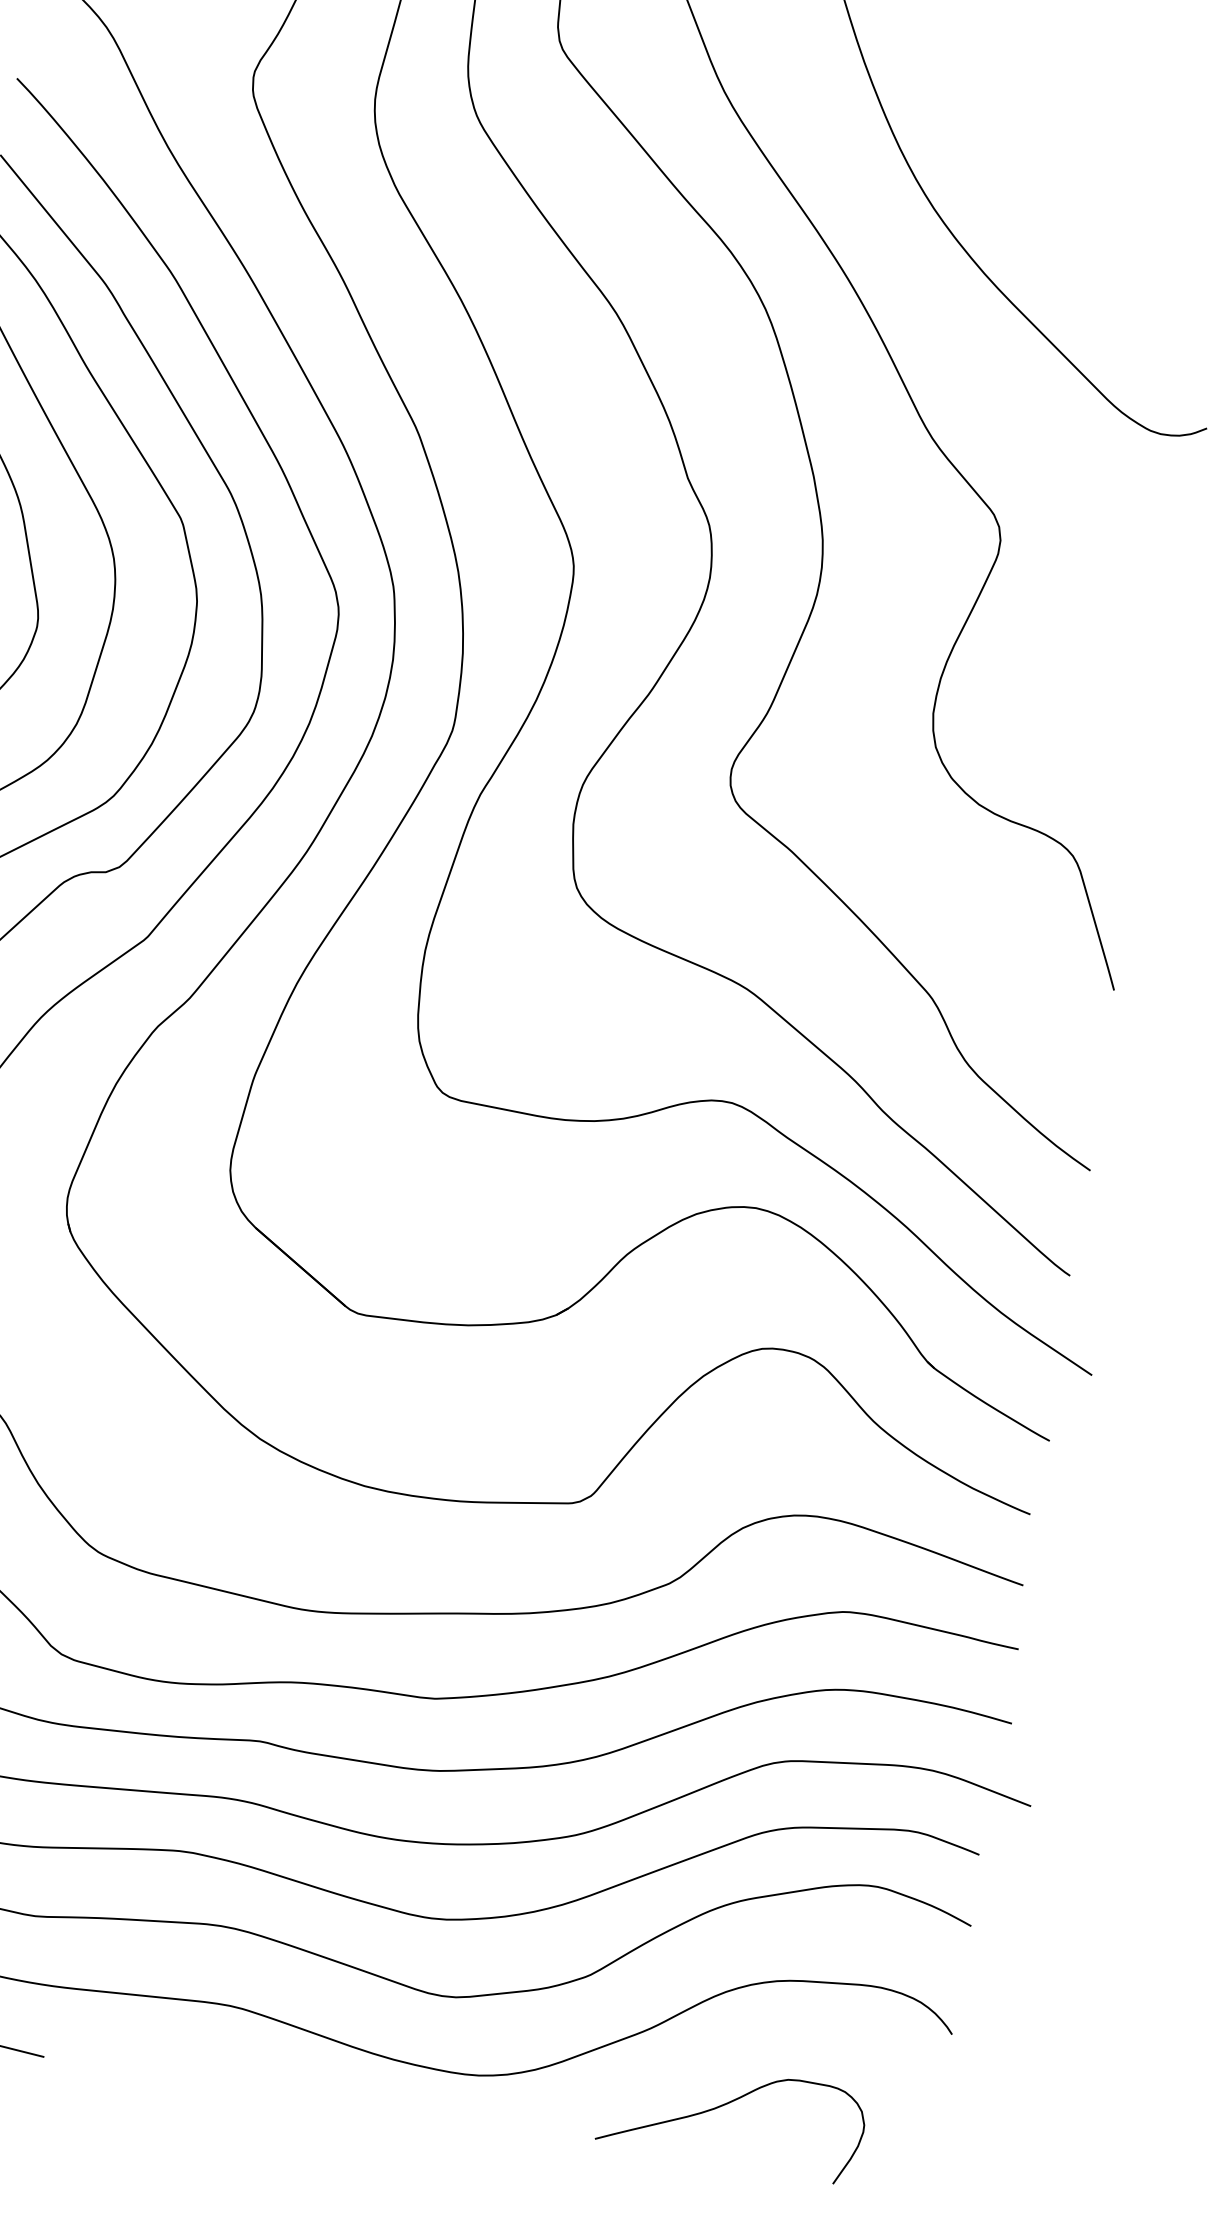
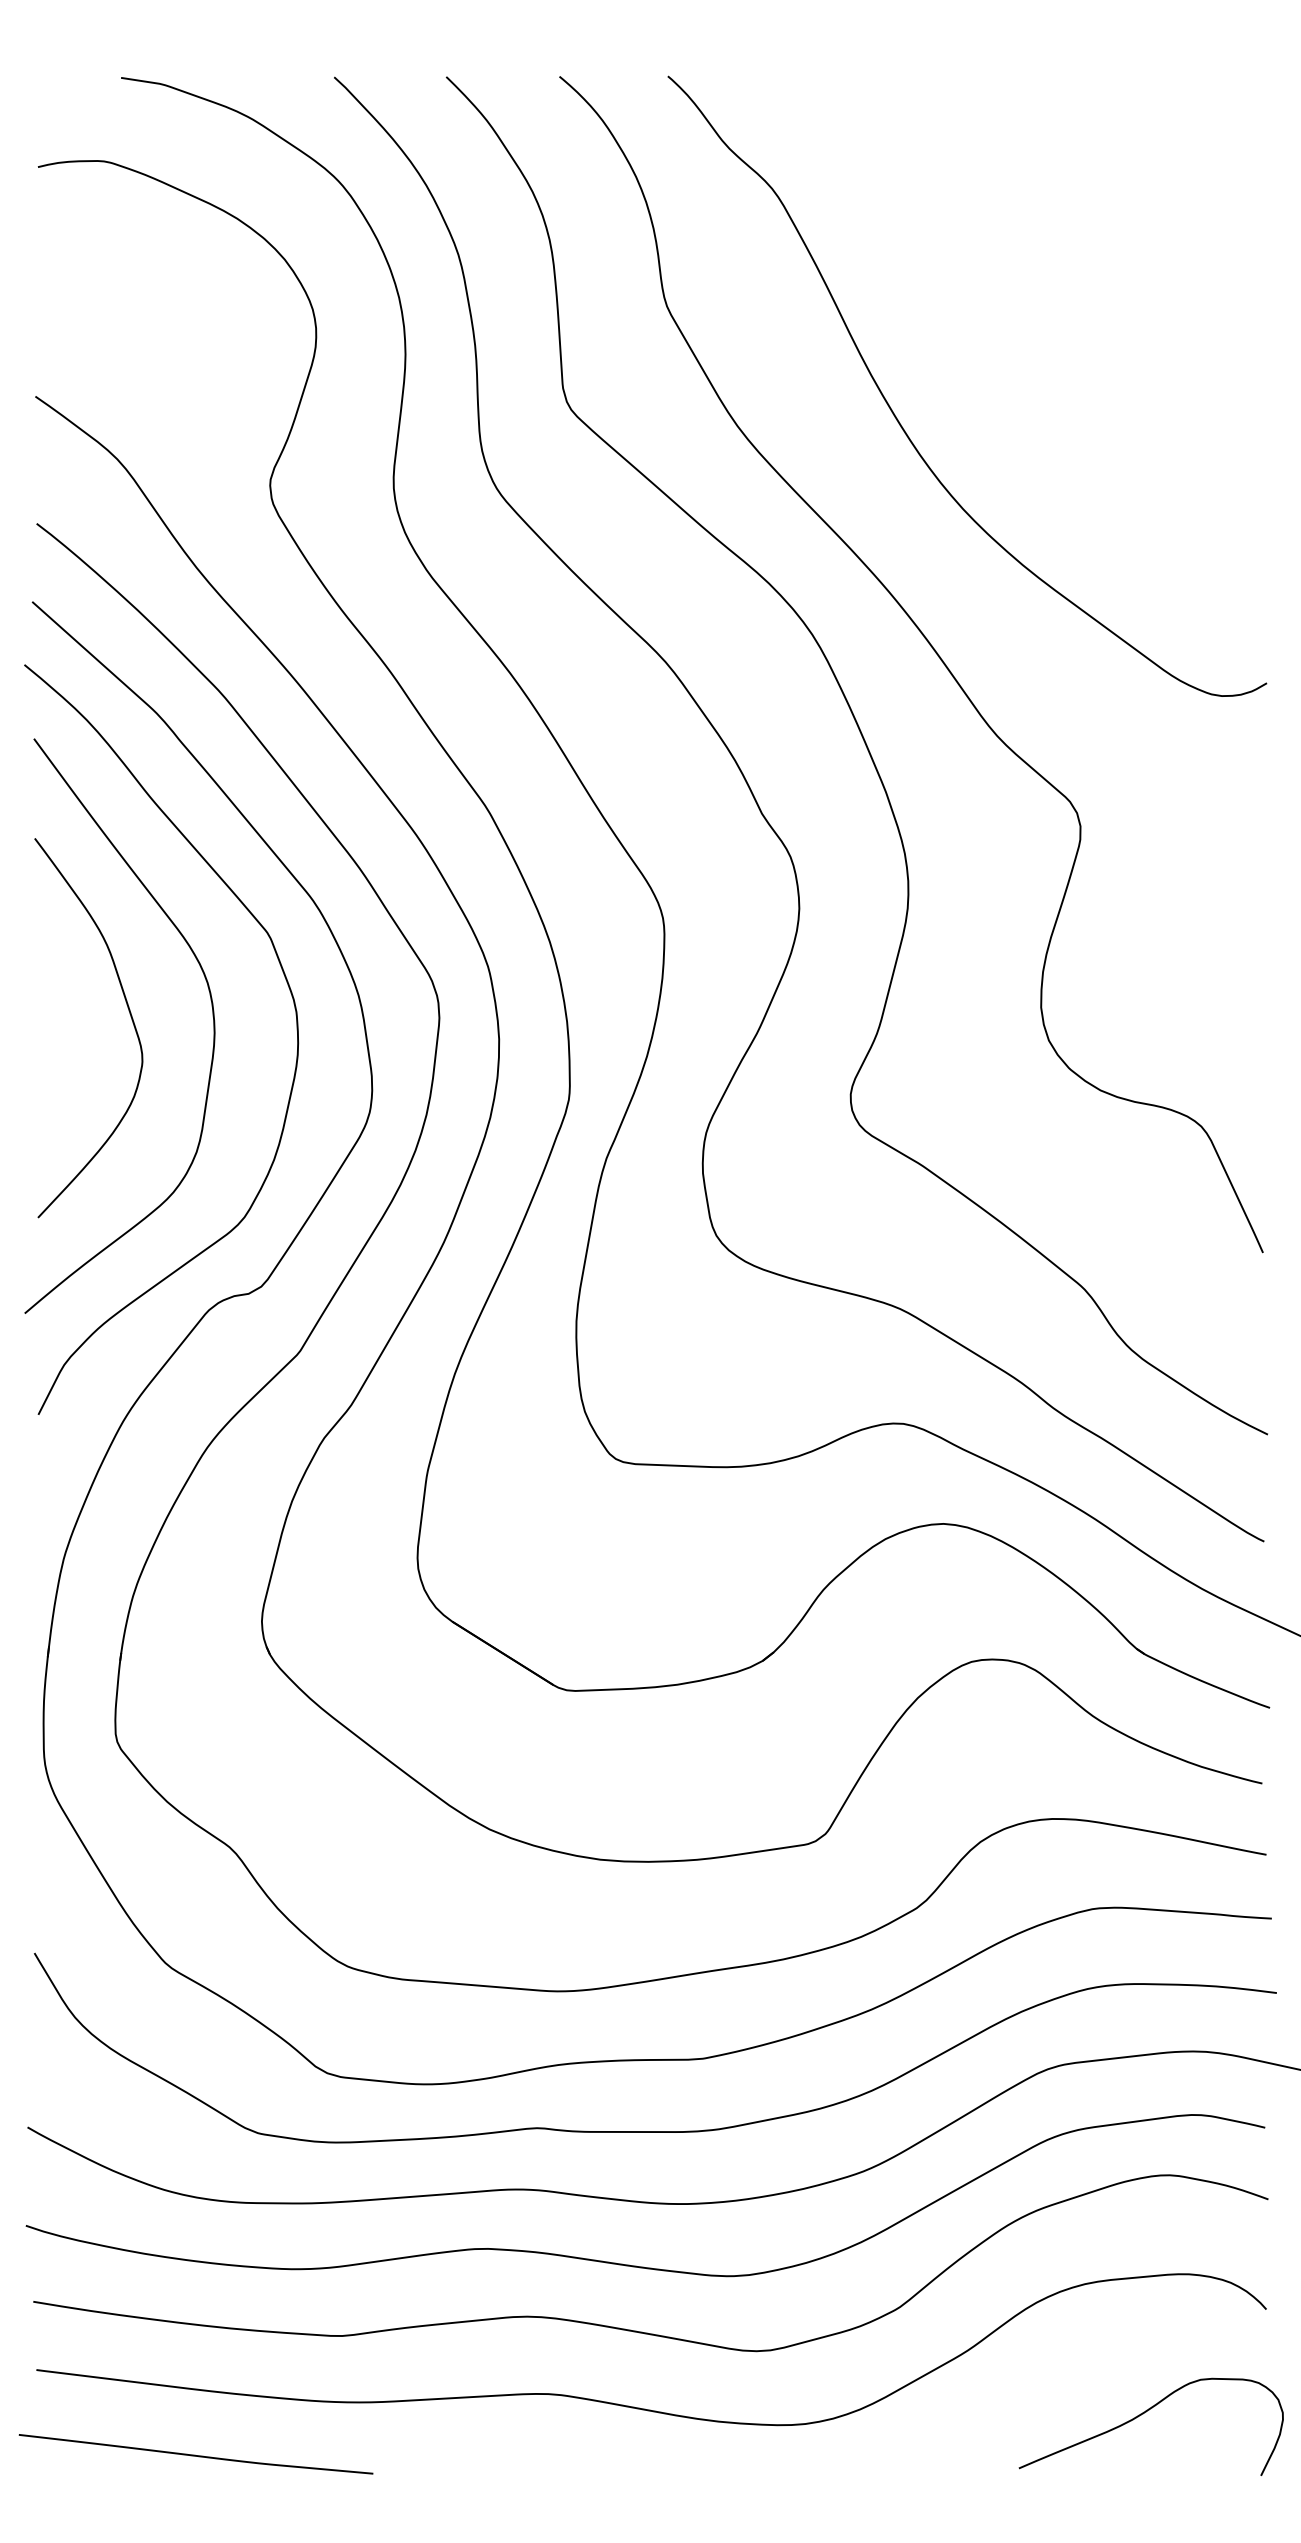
curve: (726, 2105) -> (1143, 2414), moved

